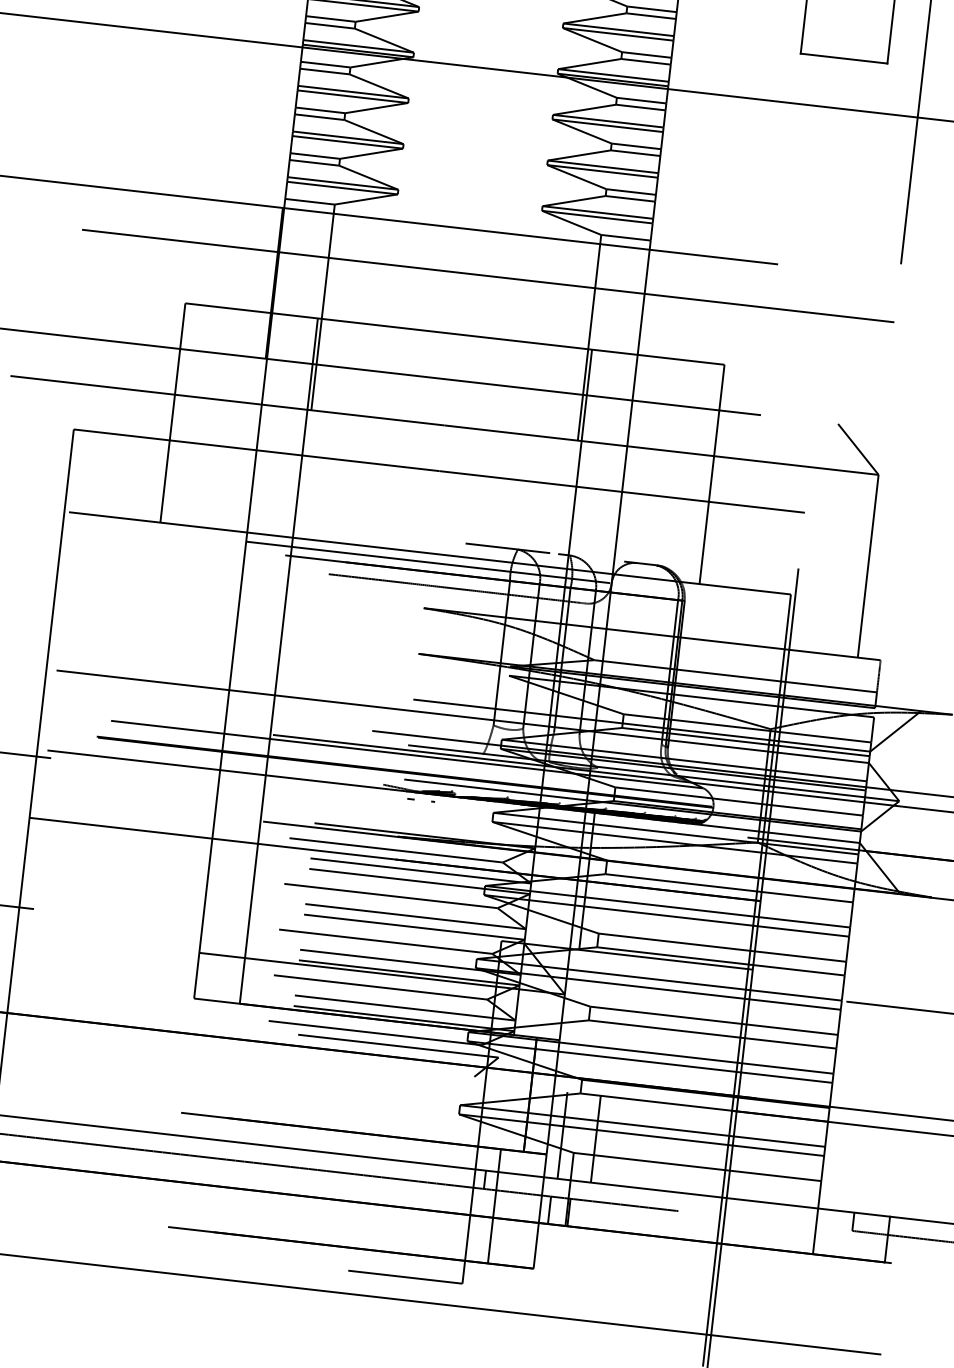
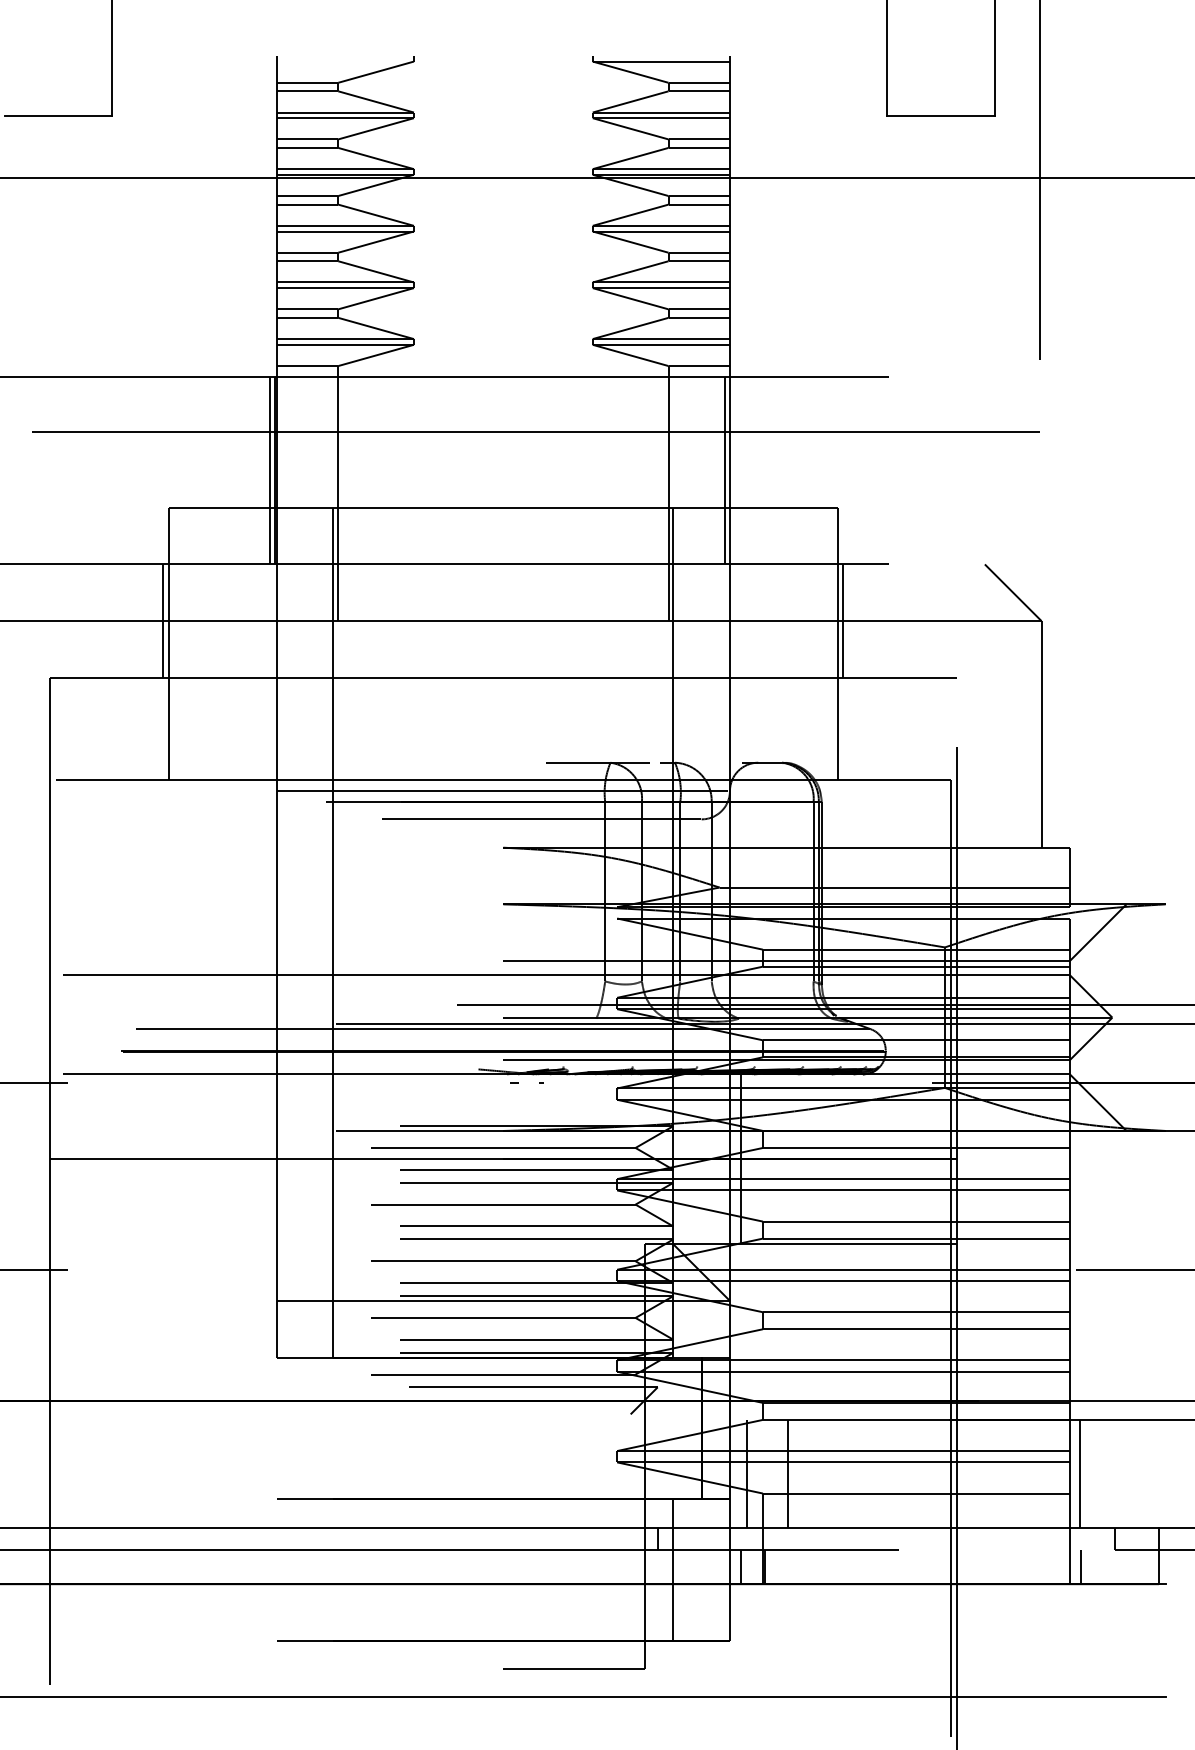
line: (269, 282) -> (269, 470), added
line: (636, 324) -> (724, 470), added
line: (170, 393) -> (163, 620), added
line: (718, 456) -> (843, 620), added
line: (830, 1165) -> (1079, 1473), added
line: (823, 1241) -> (1081, 1567), added

